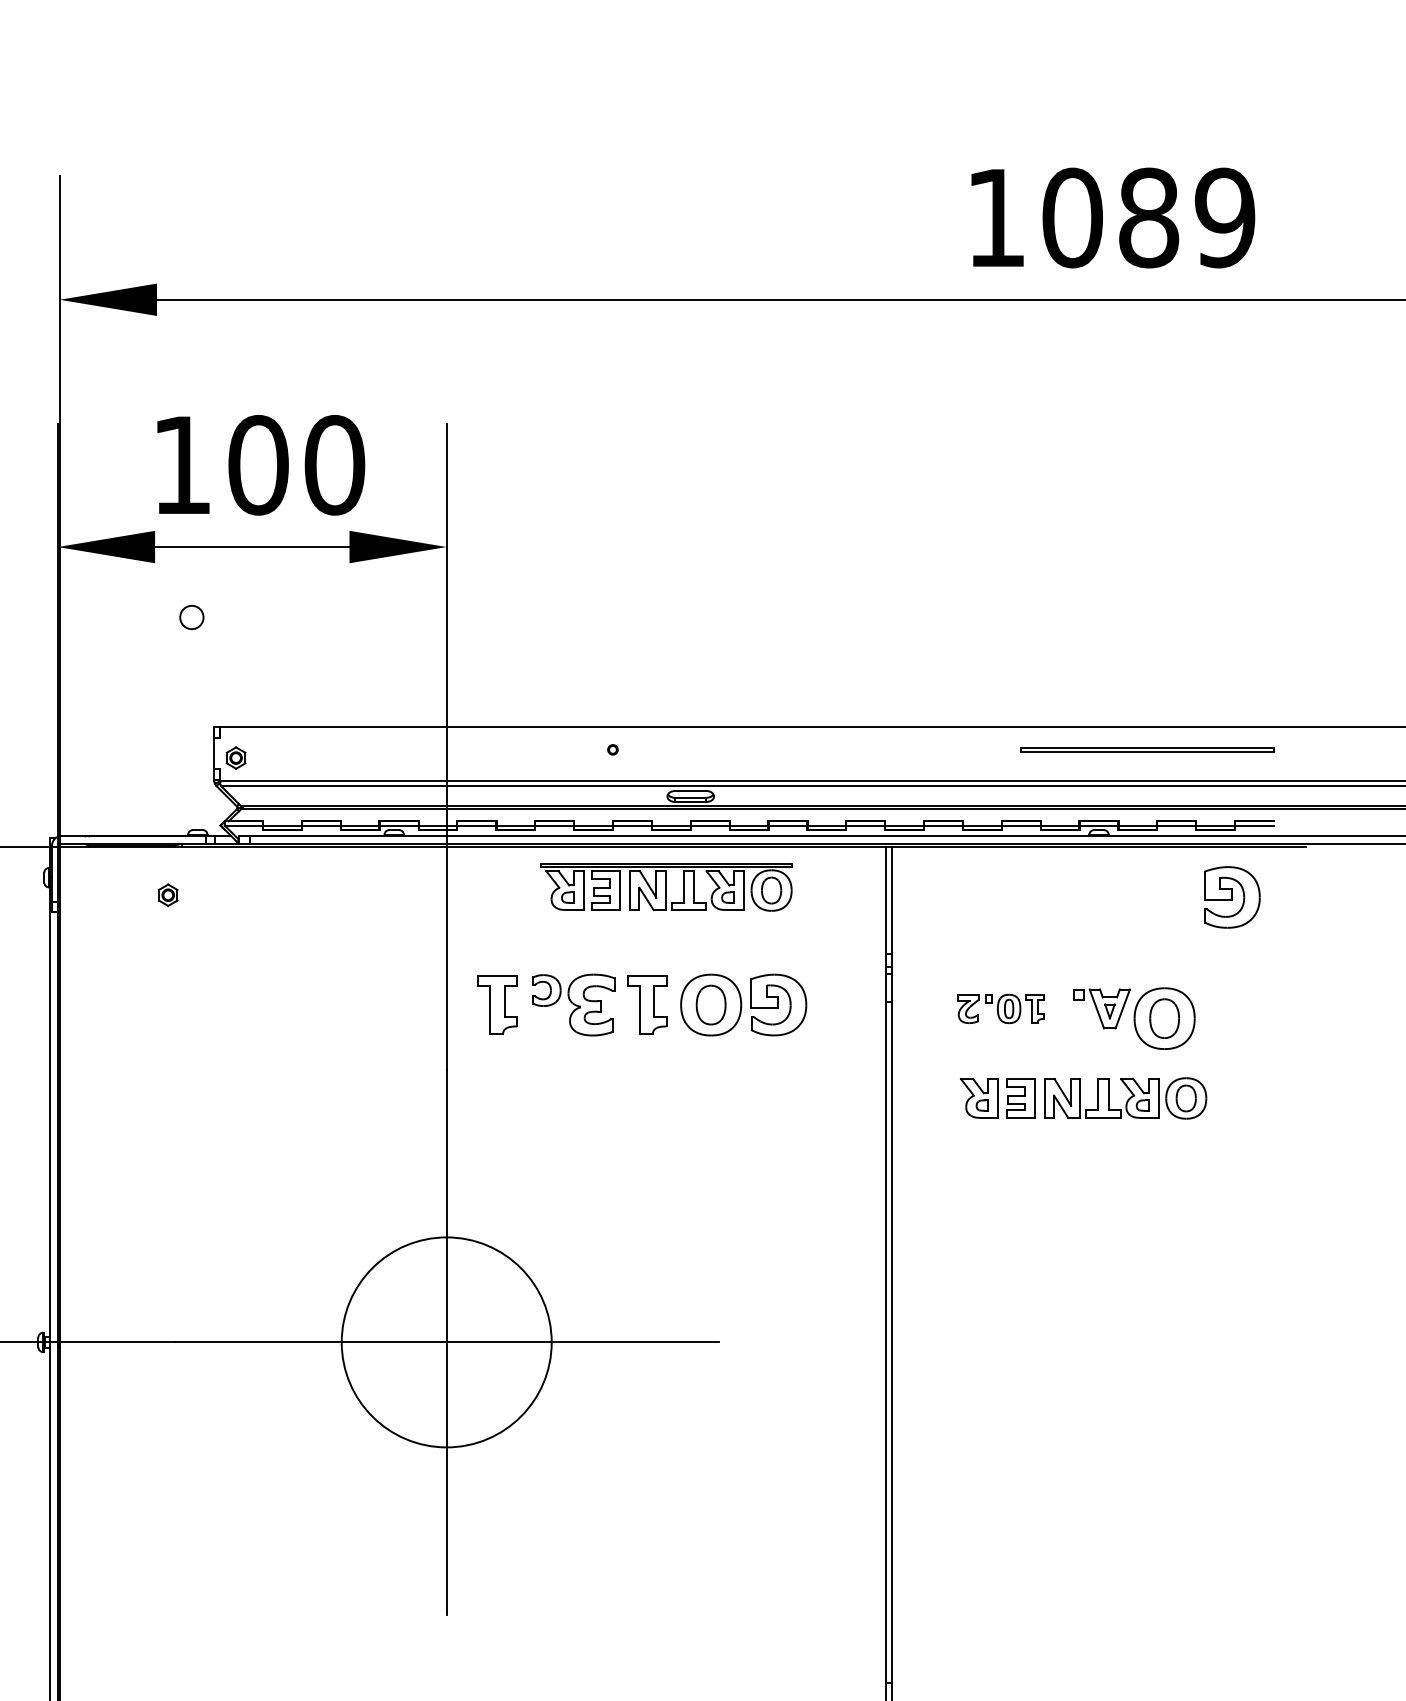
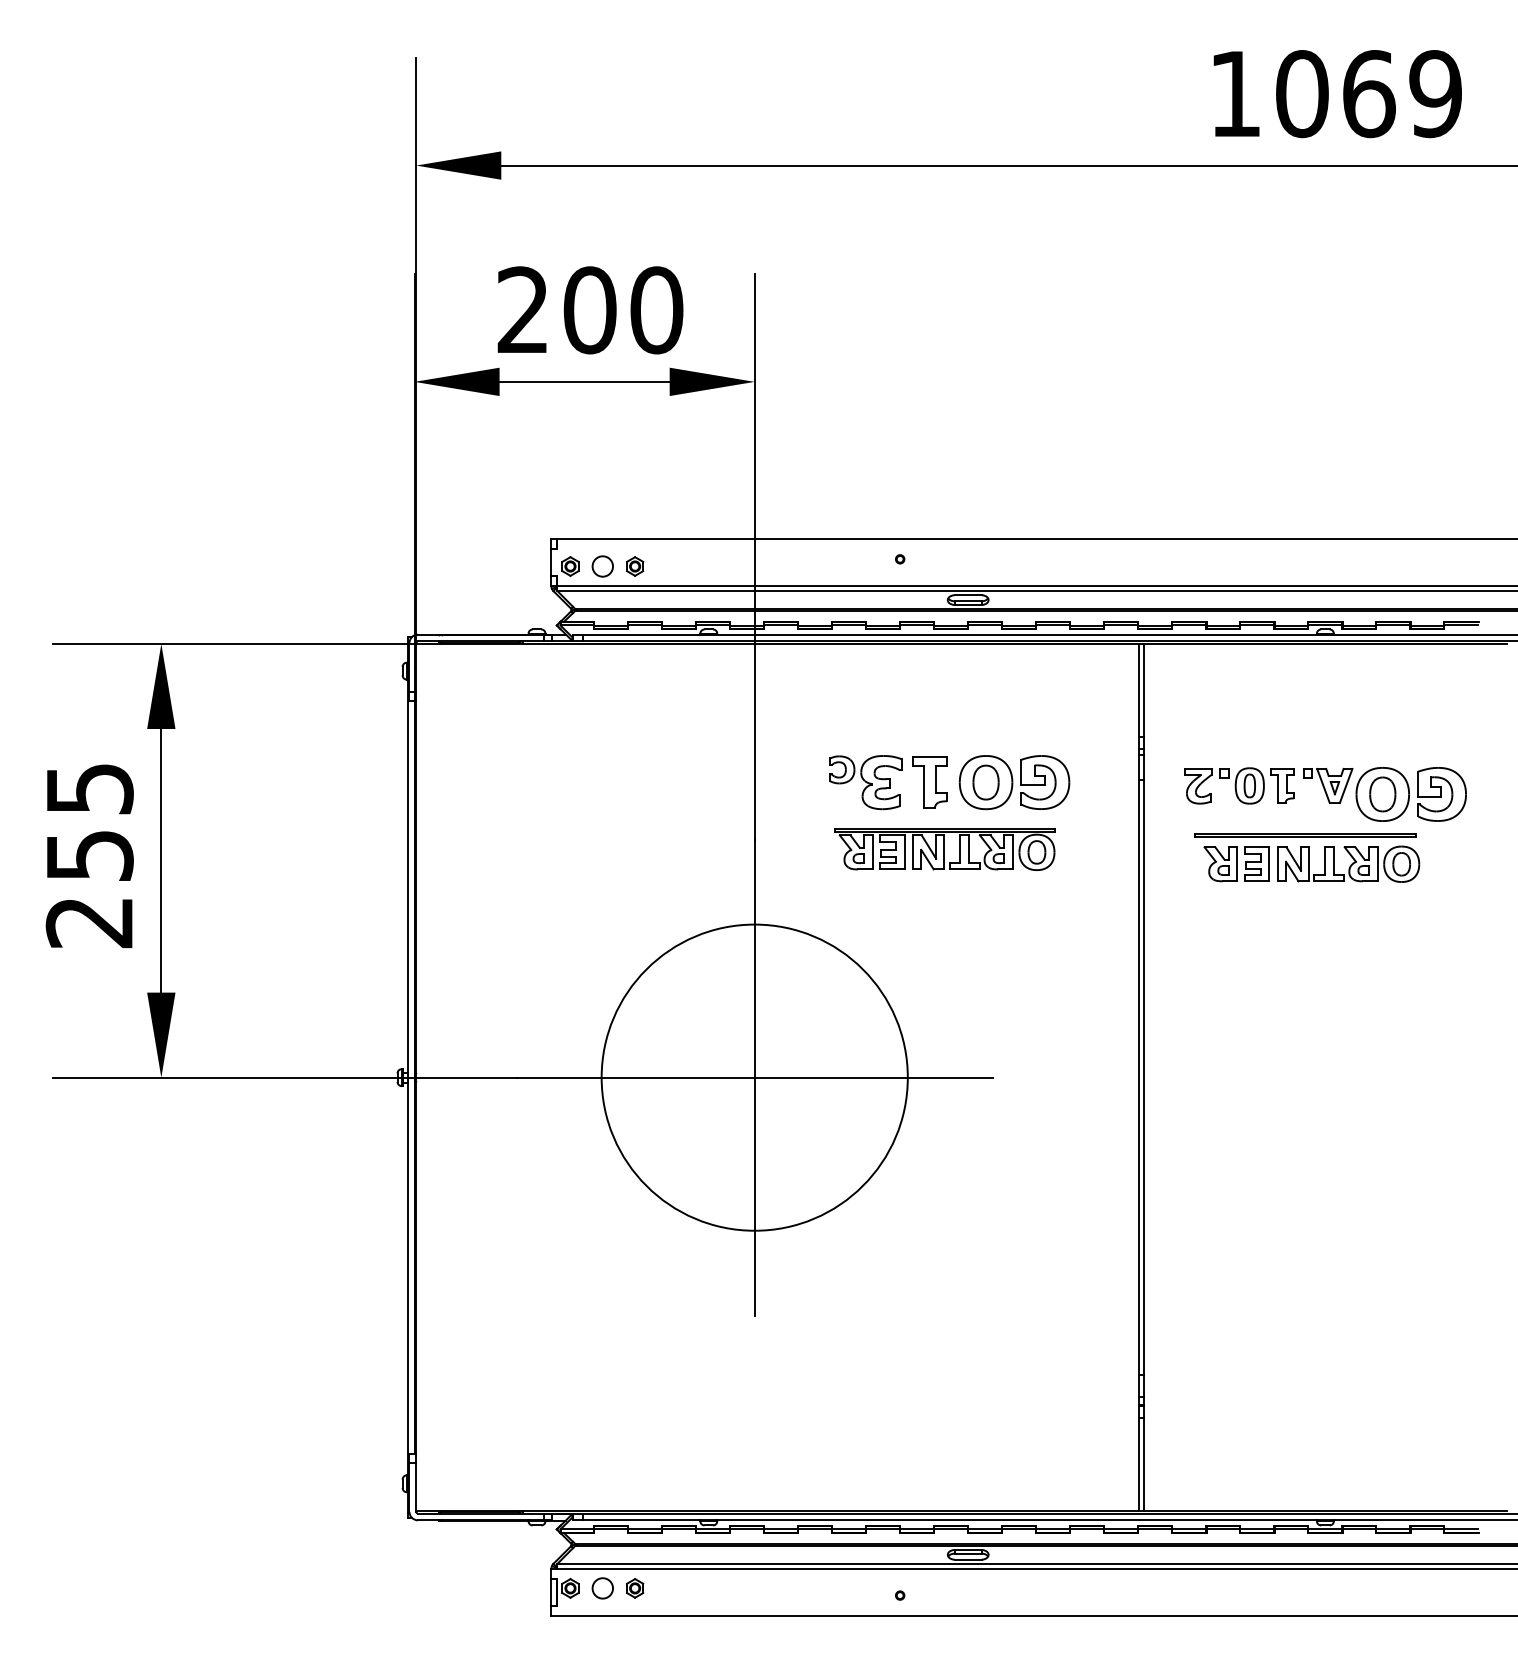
text: (1149, 218) -> (1369, 94), 1089 -> 1069
text: (181, 464) -> (522, 309), 100 -> 200
circle: (191, 617) -> (602, 566), moved
line: (1147, 748) -> (1305, 834), moved
part: (665, 887) -> (944, 849), moved
part: (168, 895) -> (635, 566), moved
part: (1231, 897) -> (1441, 794), moved
part: (496, 1004) -> (798, 782), removed
part: (1000, 1008) -> (1239, 785), size x1.43
circle: (446, 1342) -> (754, 1077), size x1.67

